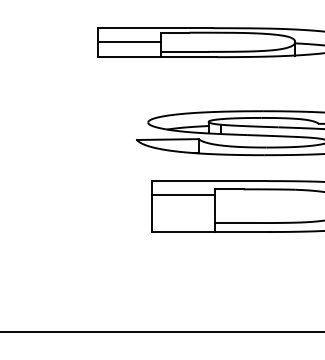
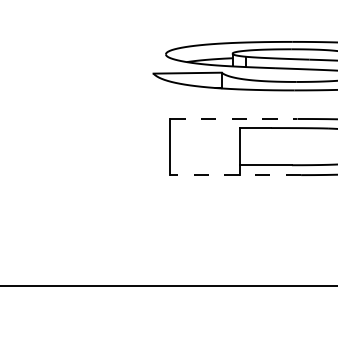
line: (209, 181) -> (233, 119), solid -> dashed
line: (183, 194) -> (204, 133), removed
line: (210, 232) -> (234, 175), solid -> dashed

